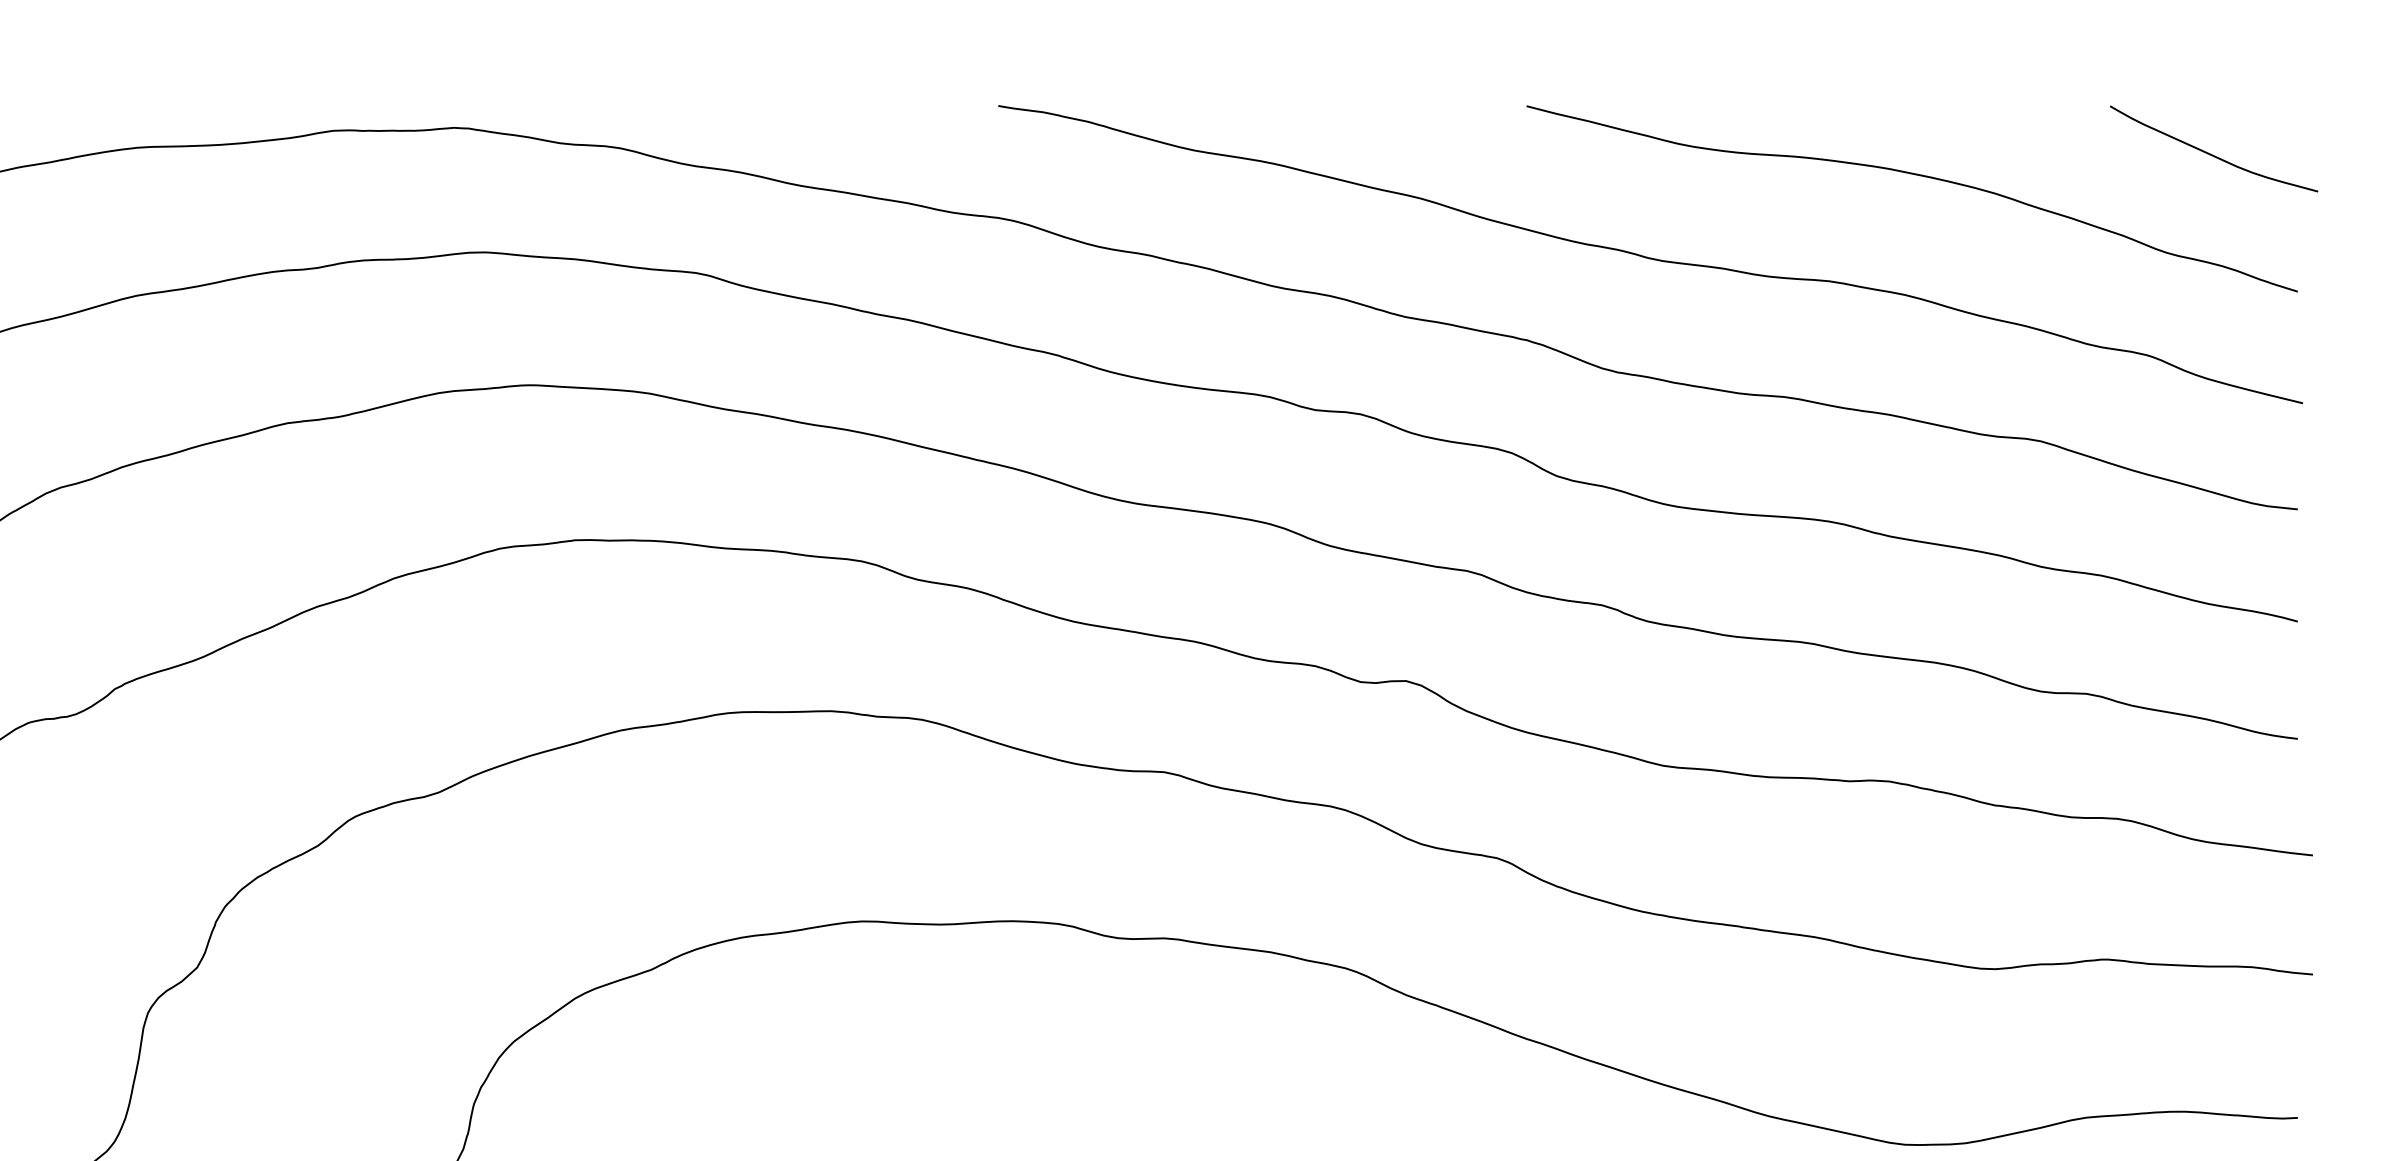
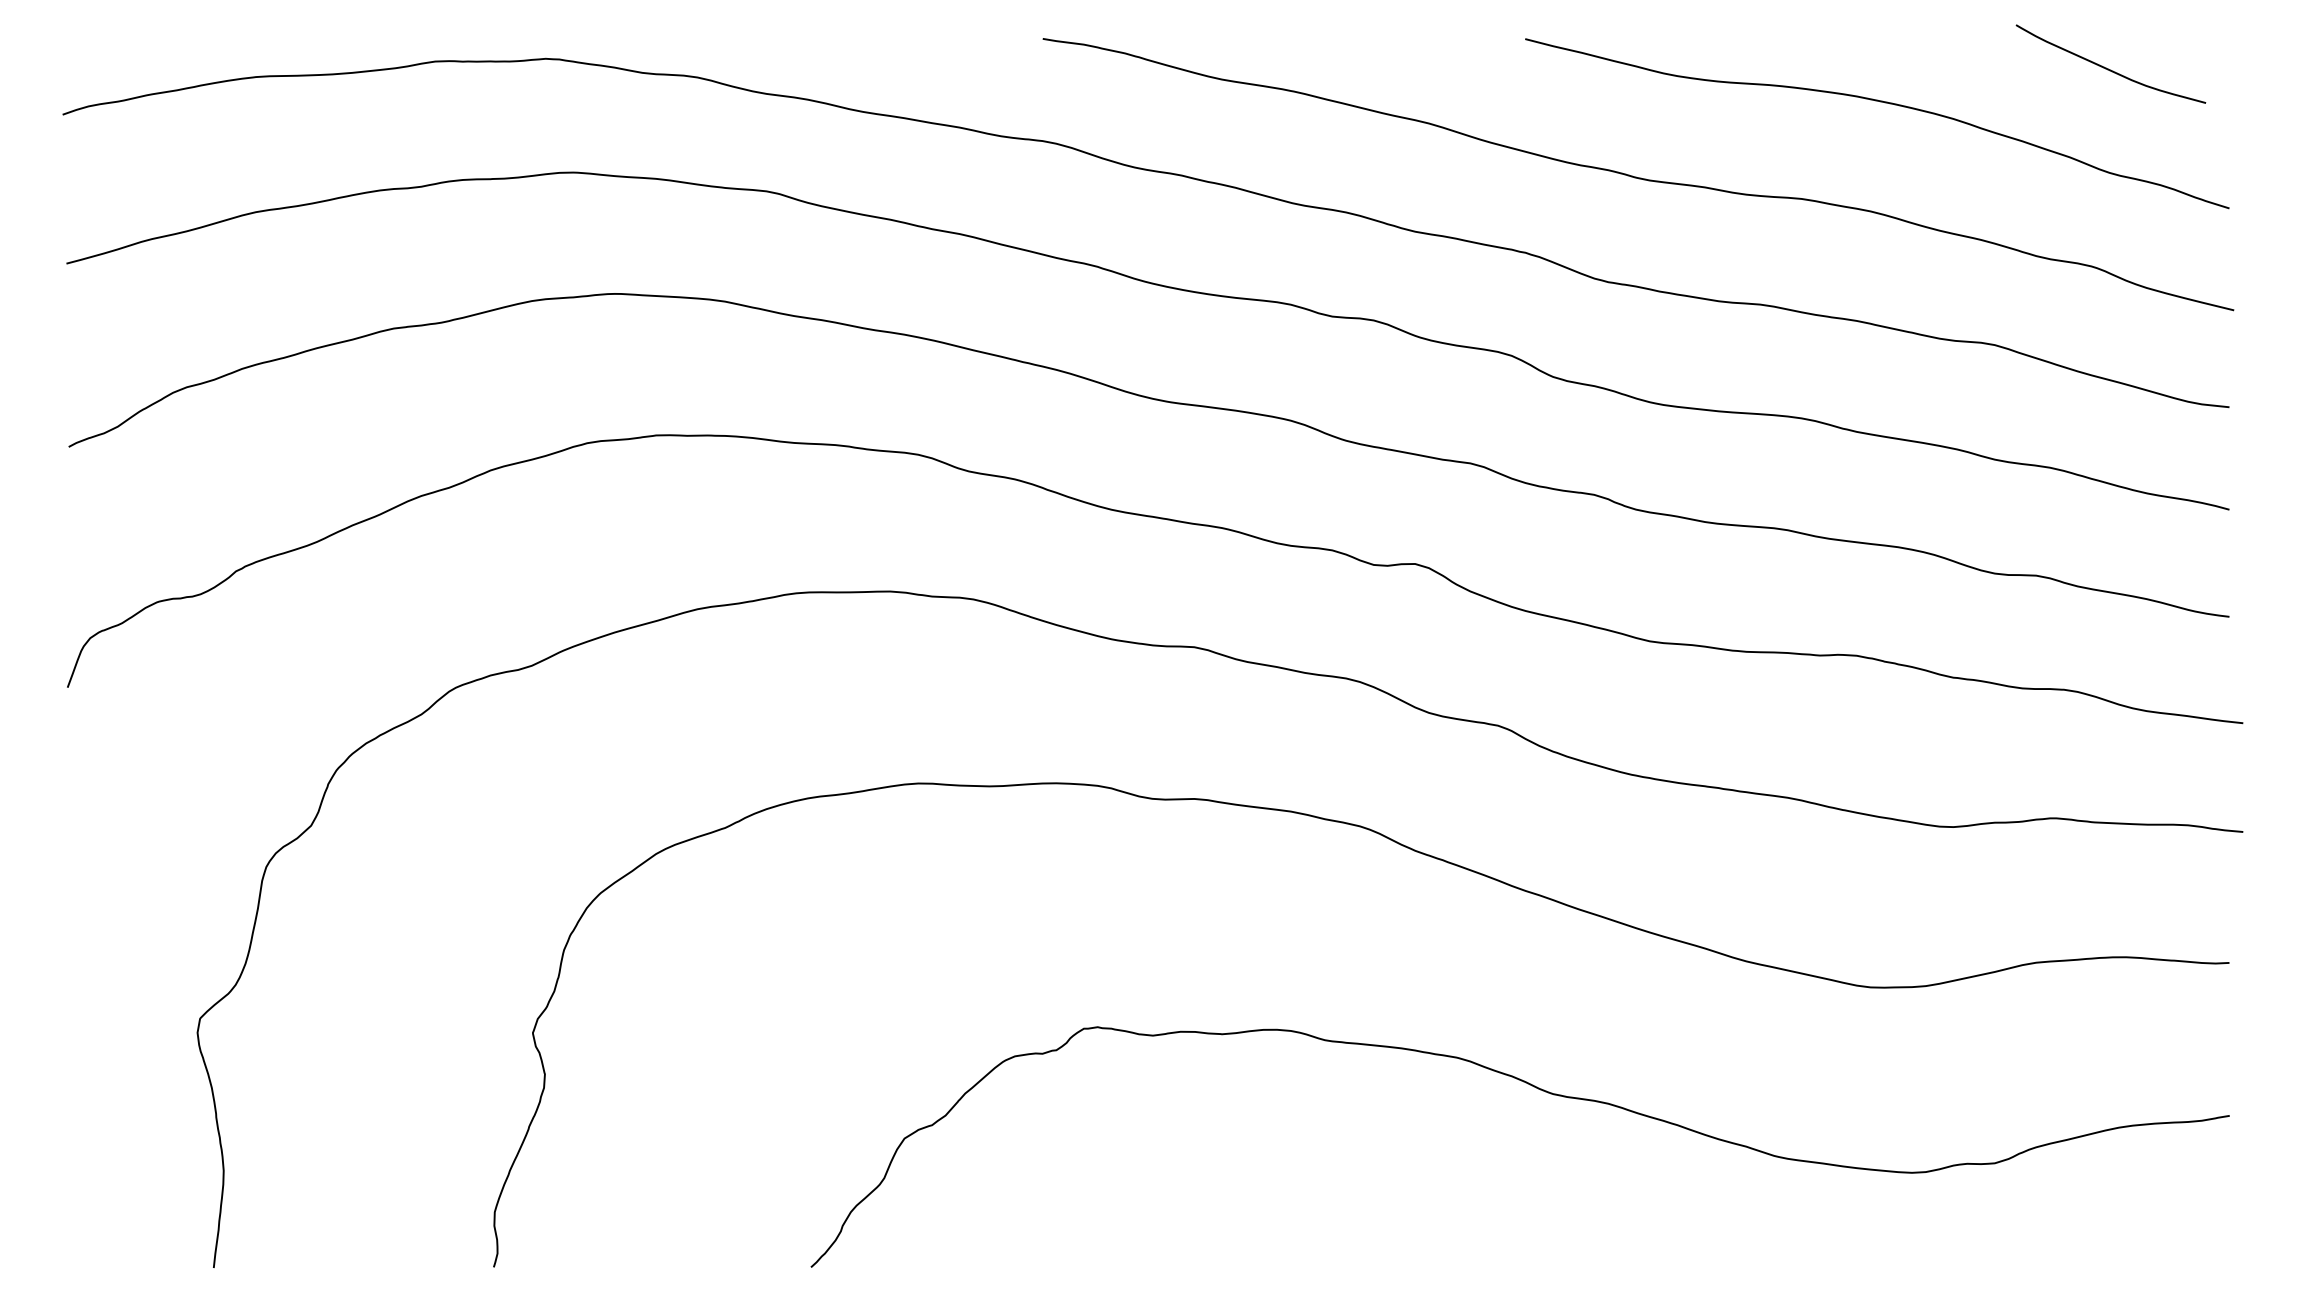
curve: (2211, 153) -> (2108, 68), moved

